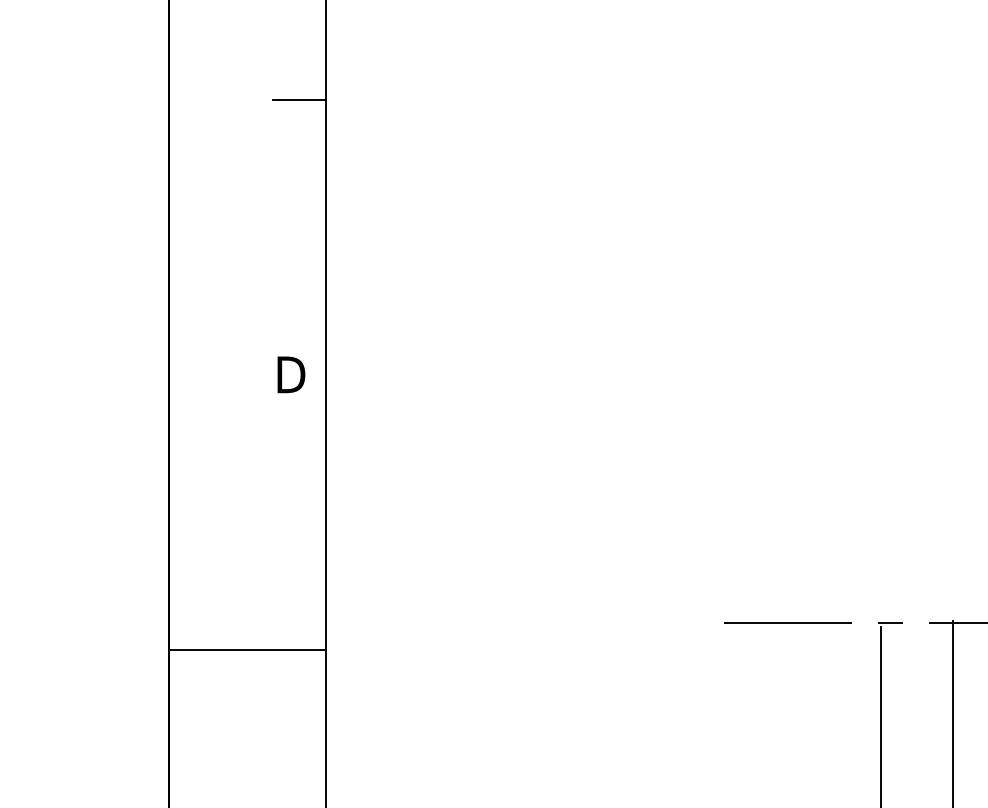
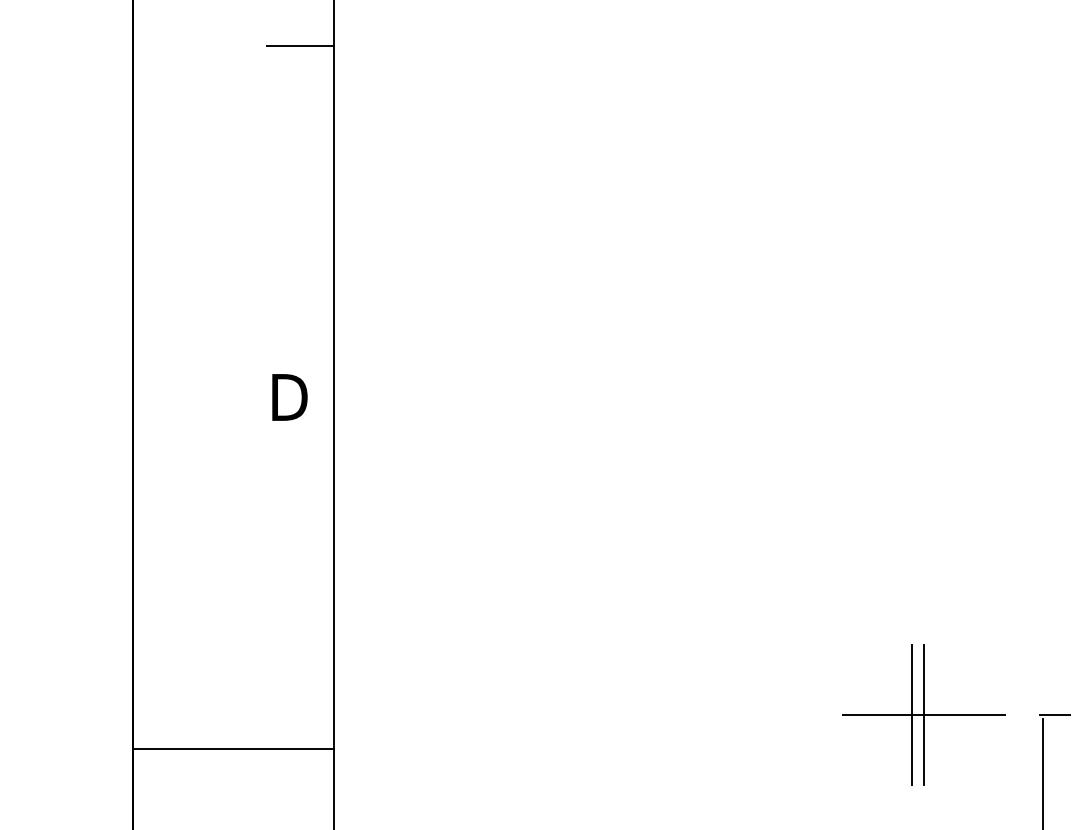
line: (778, 623) -> (912, 715), added
line: (787, 623) -> (923, 715), added

